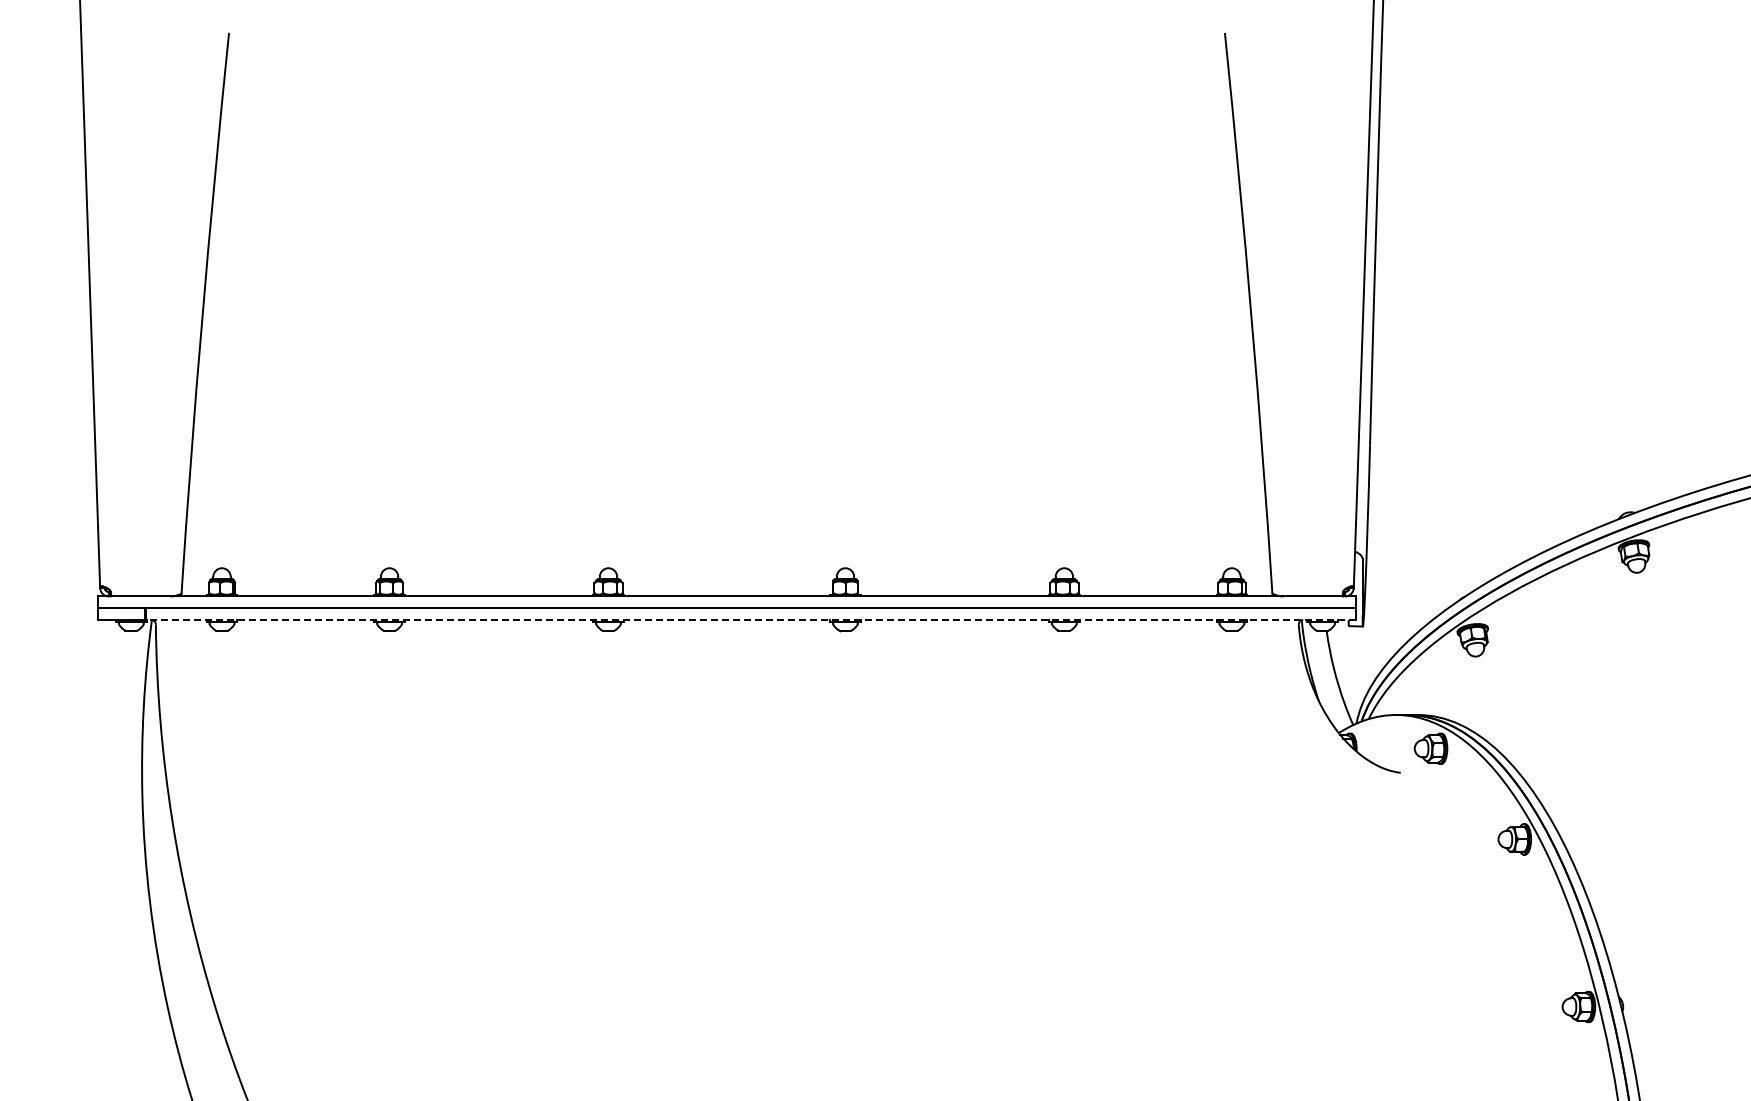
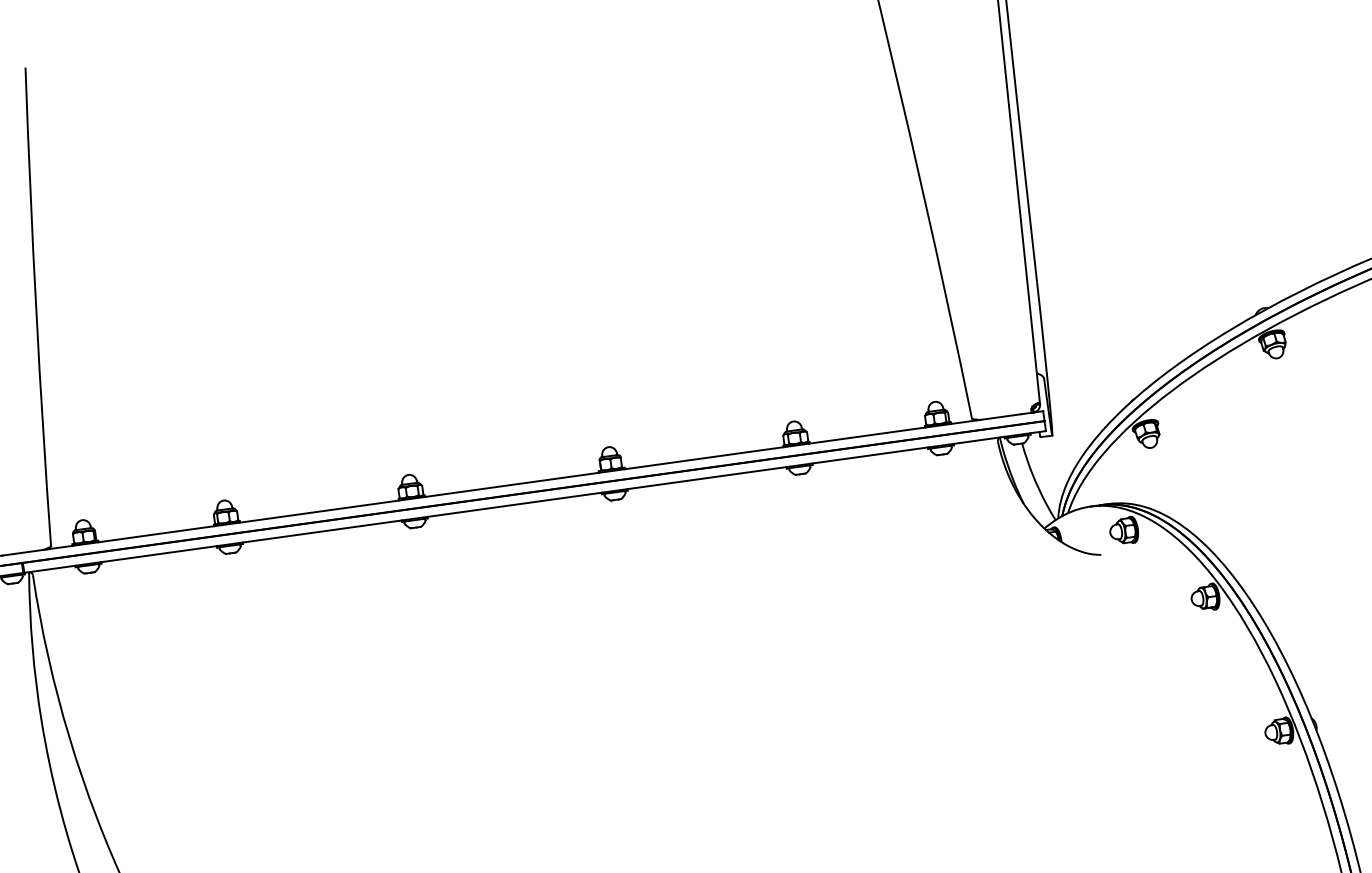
line: (750, 620) -> (534, 502), dashed -> solid

